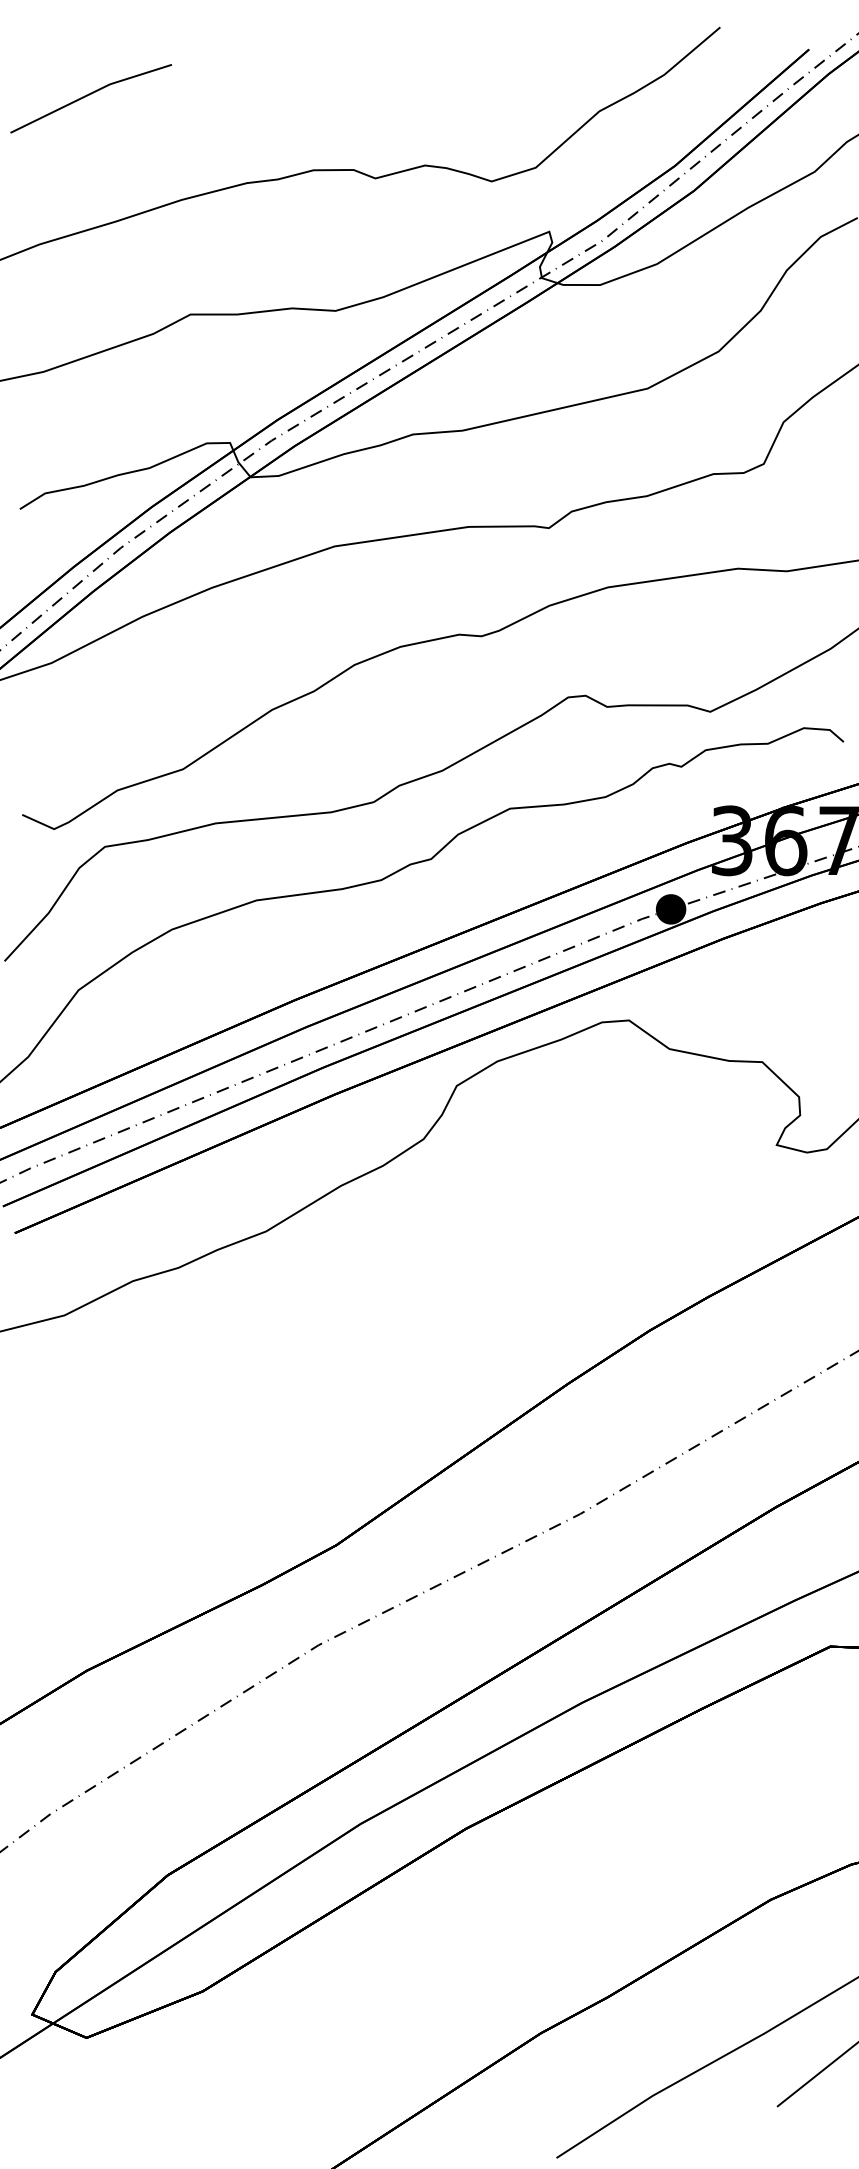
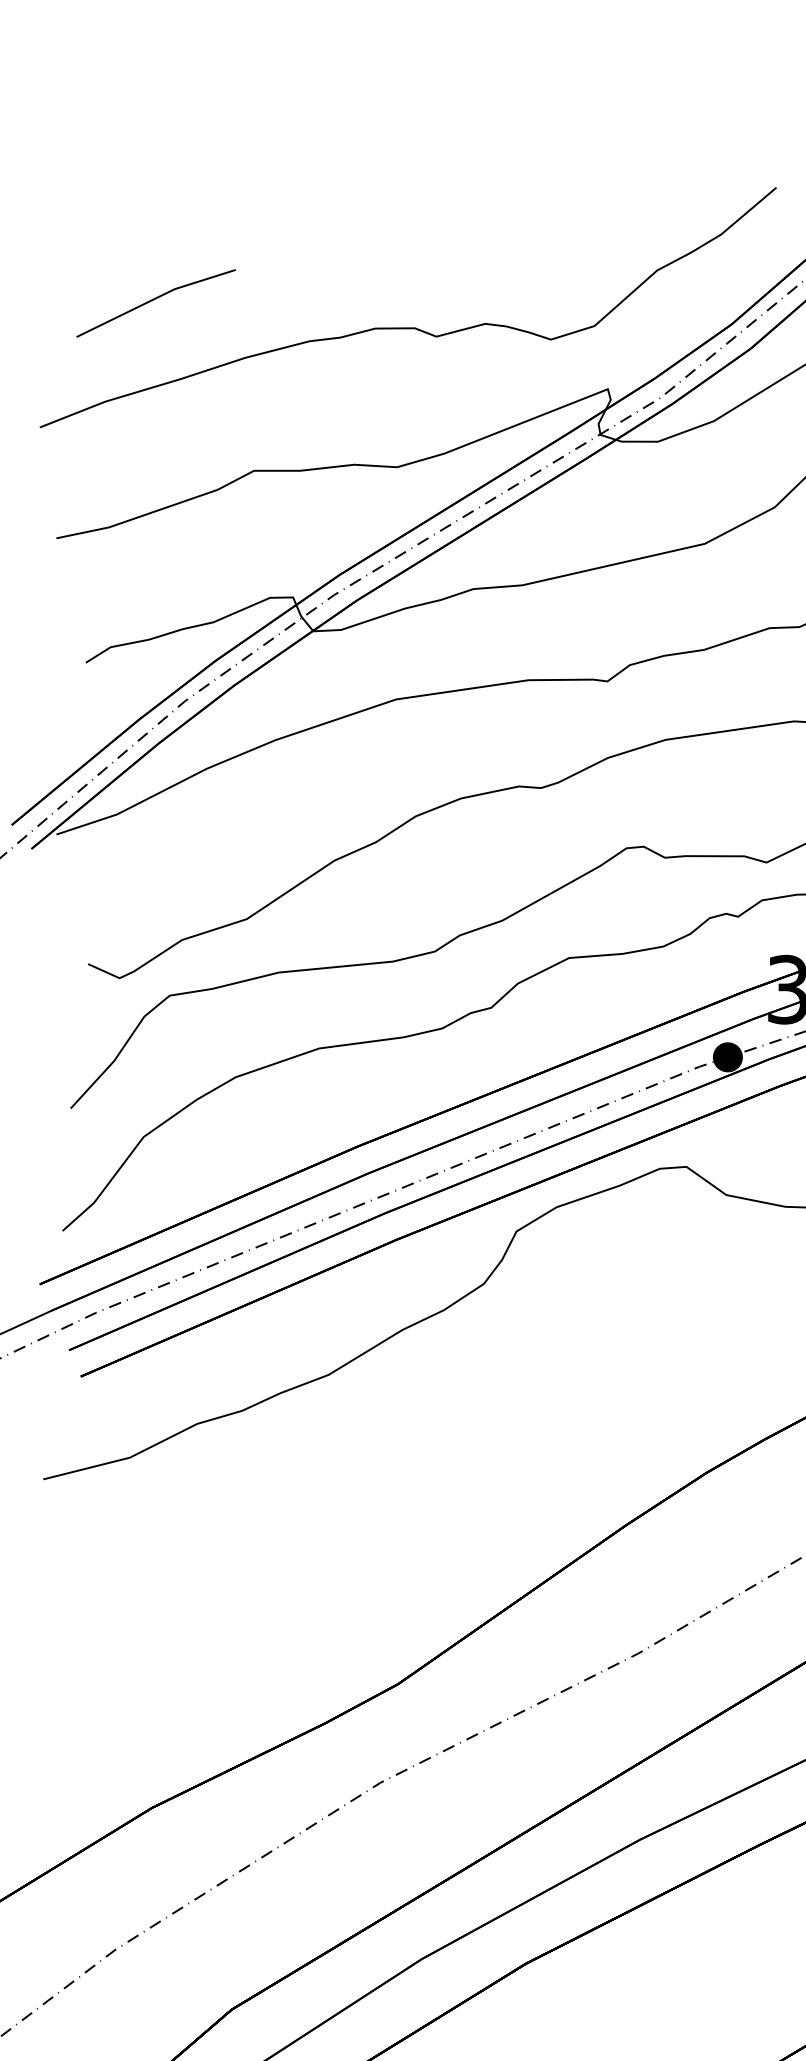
line: (89, 95) -> (154, 300), moved

